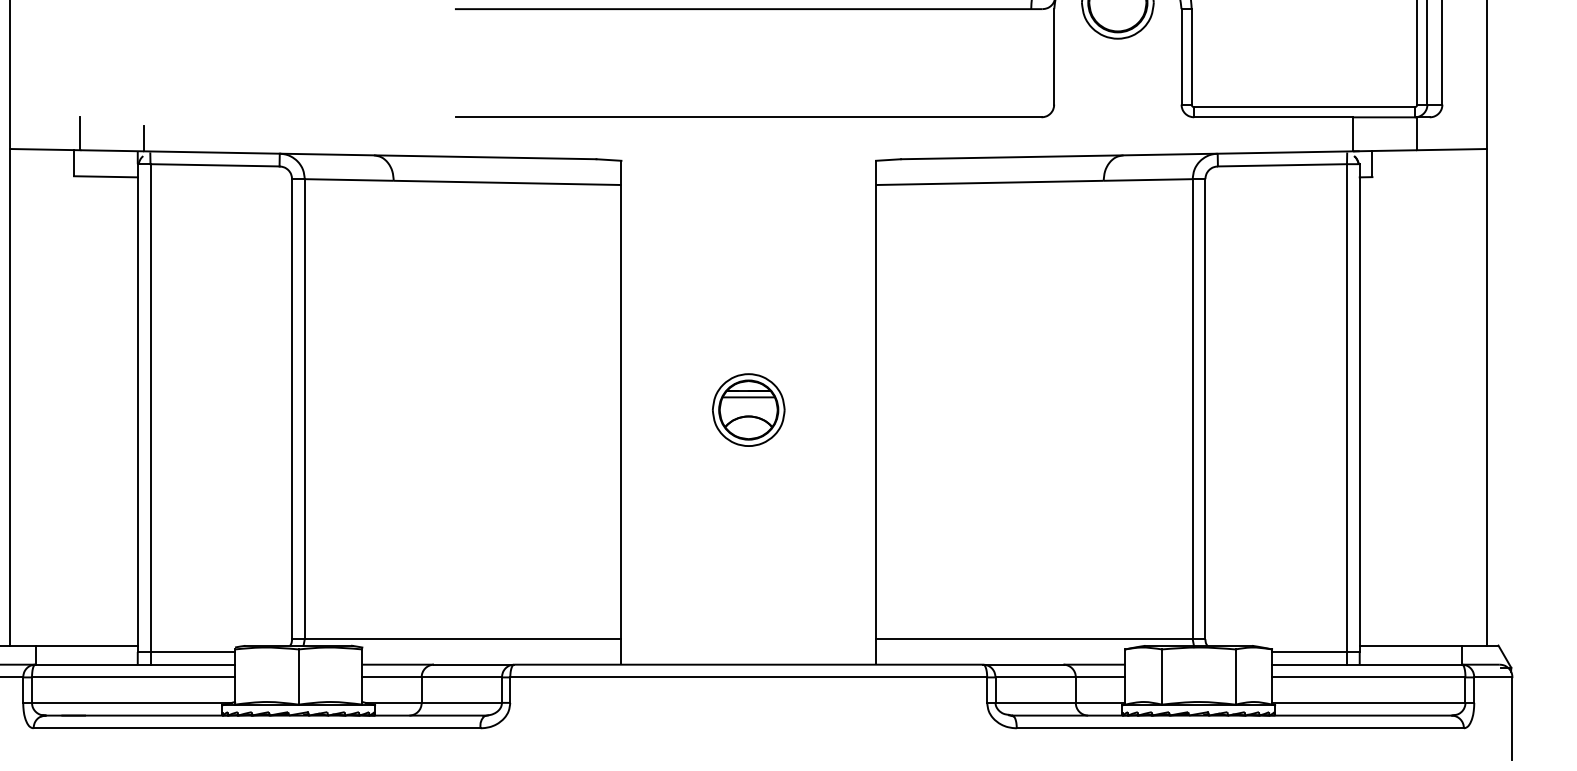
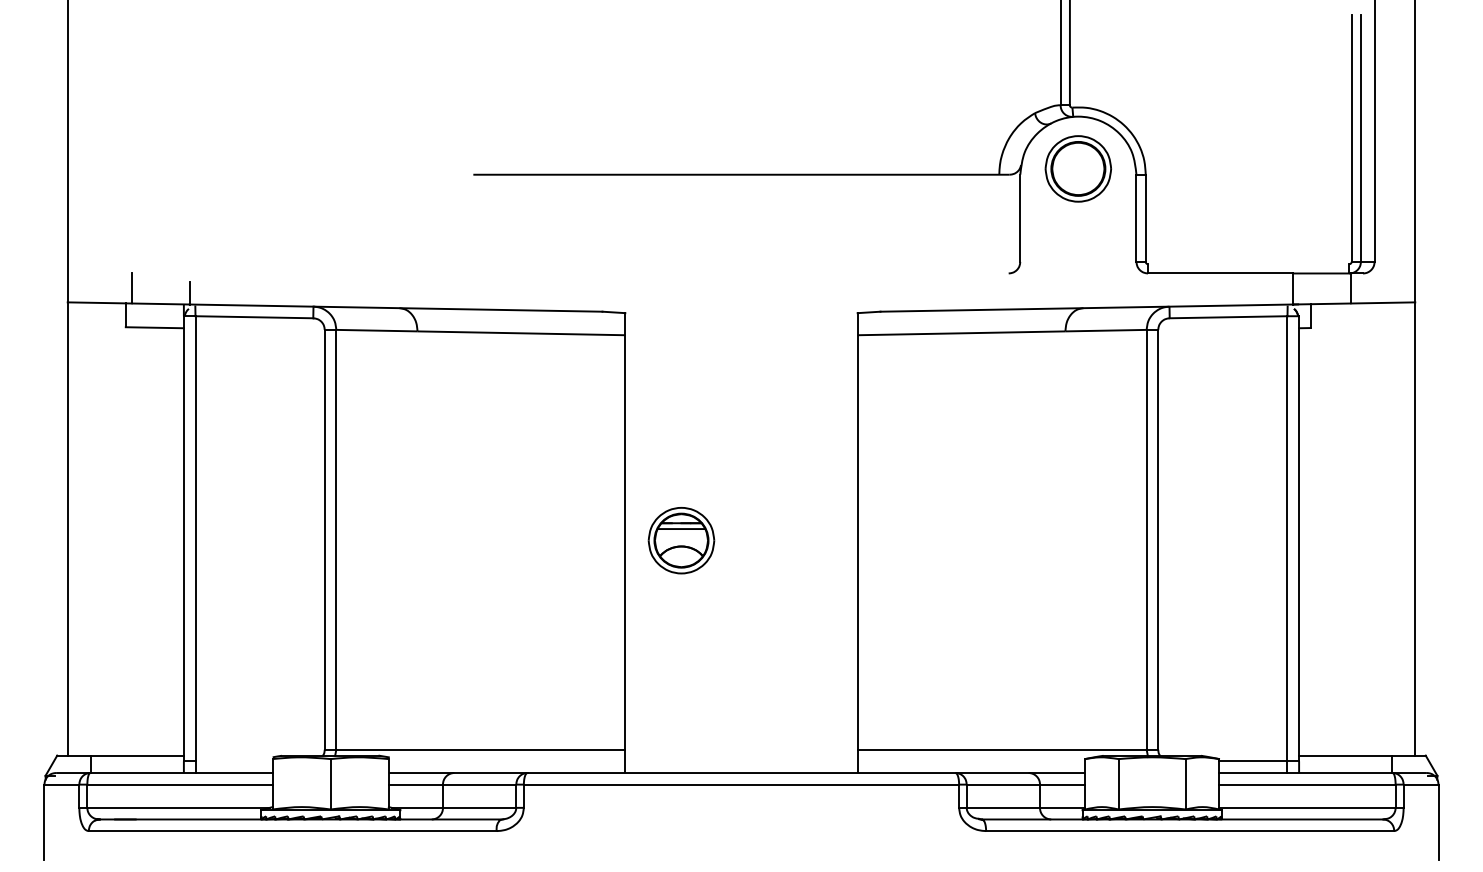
line: (1304, 107) -> (1248, 264), removed
line: (748, 117) -> (741, 273), removed
part: (748, 409) -> (681, 540), moved
line: (192, 652) -> (233, 761), removed

